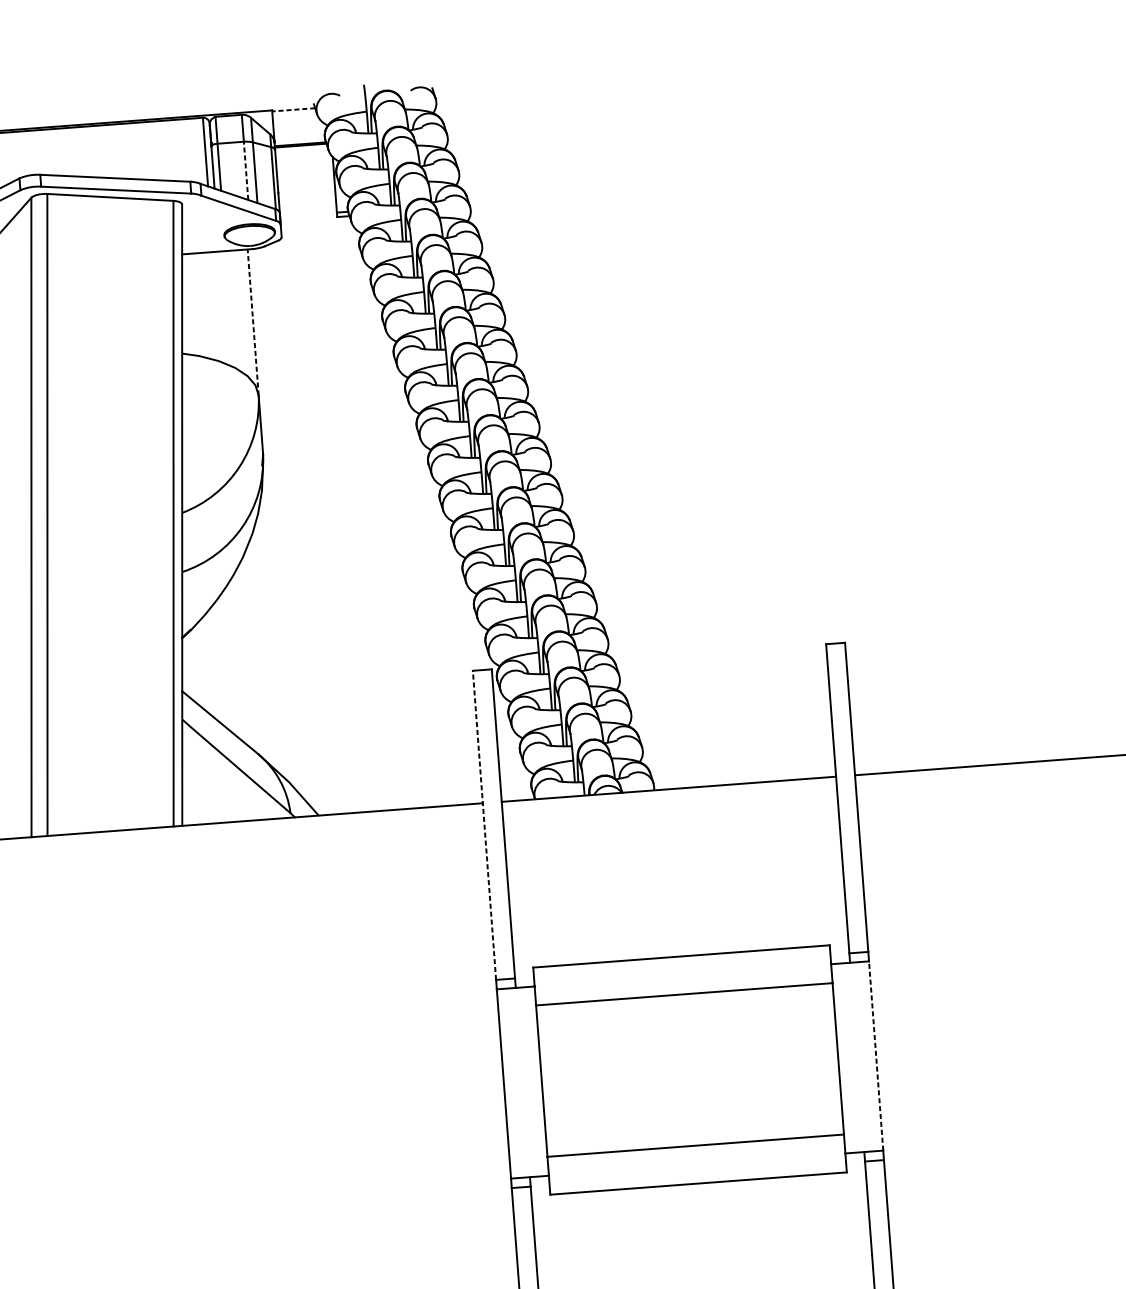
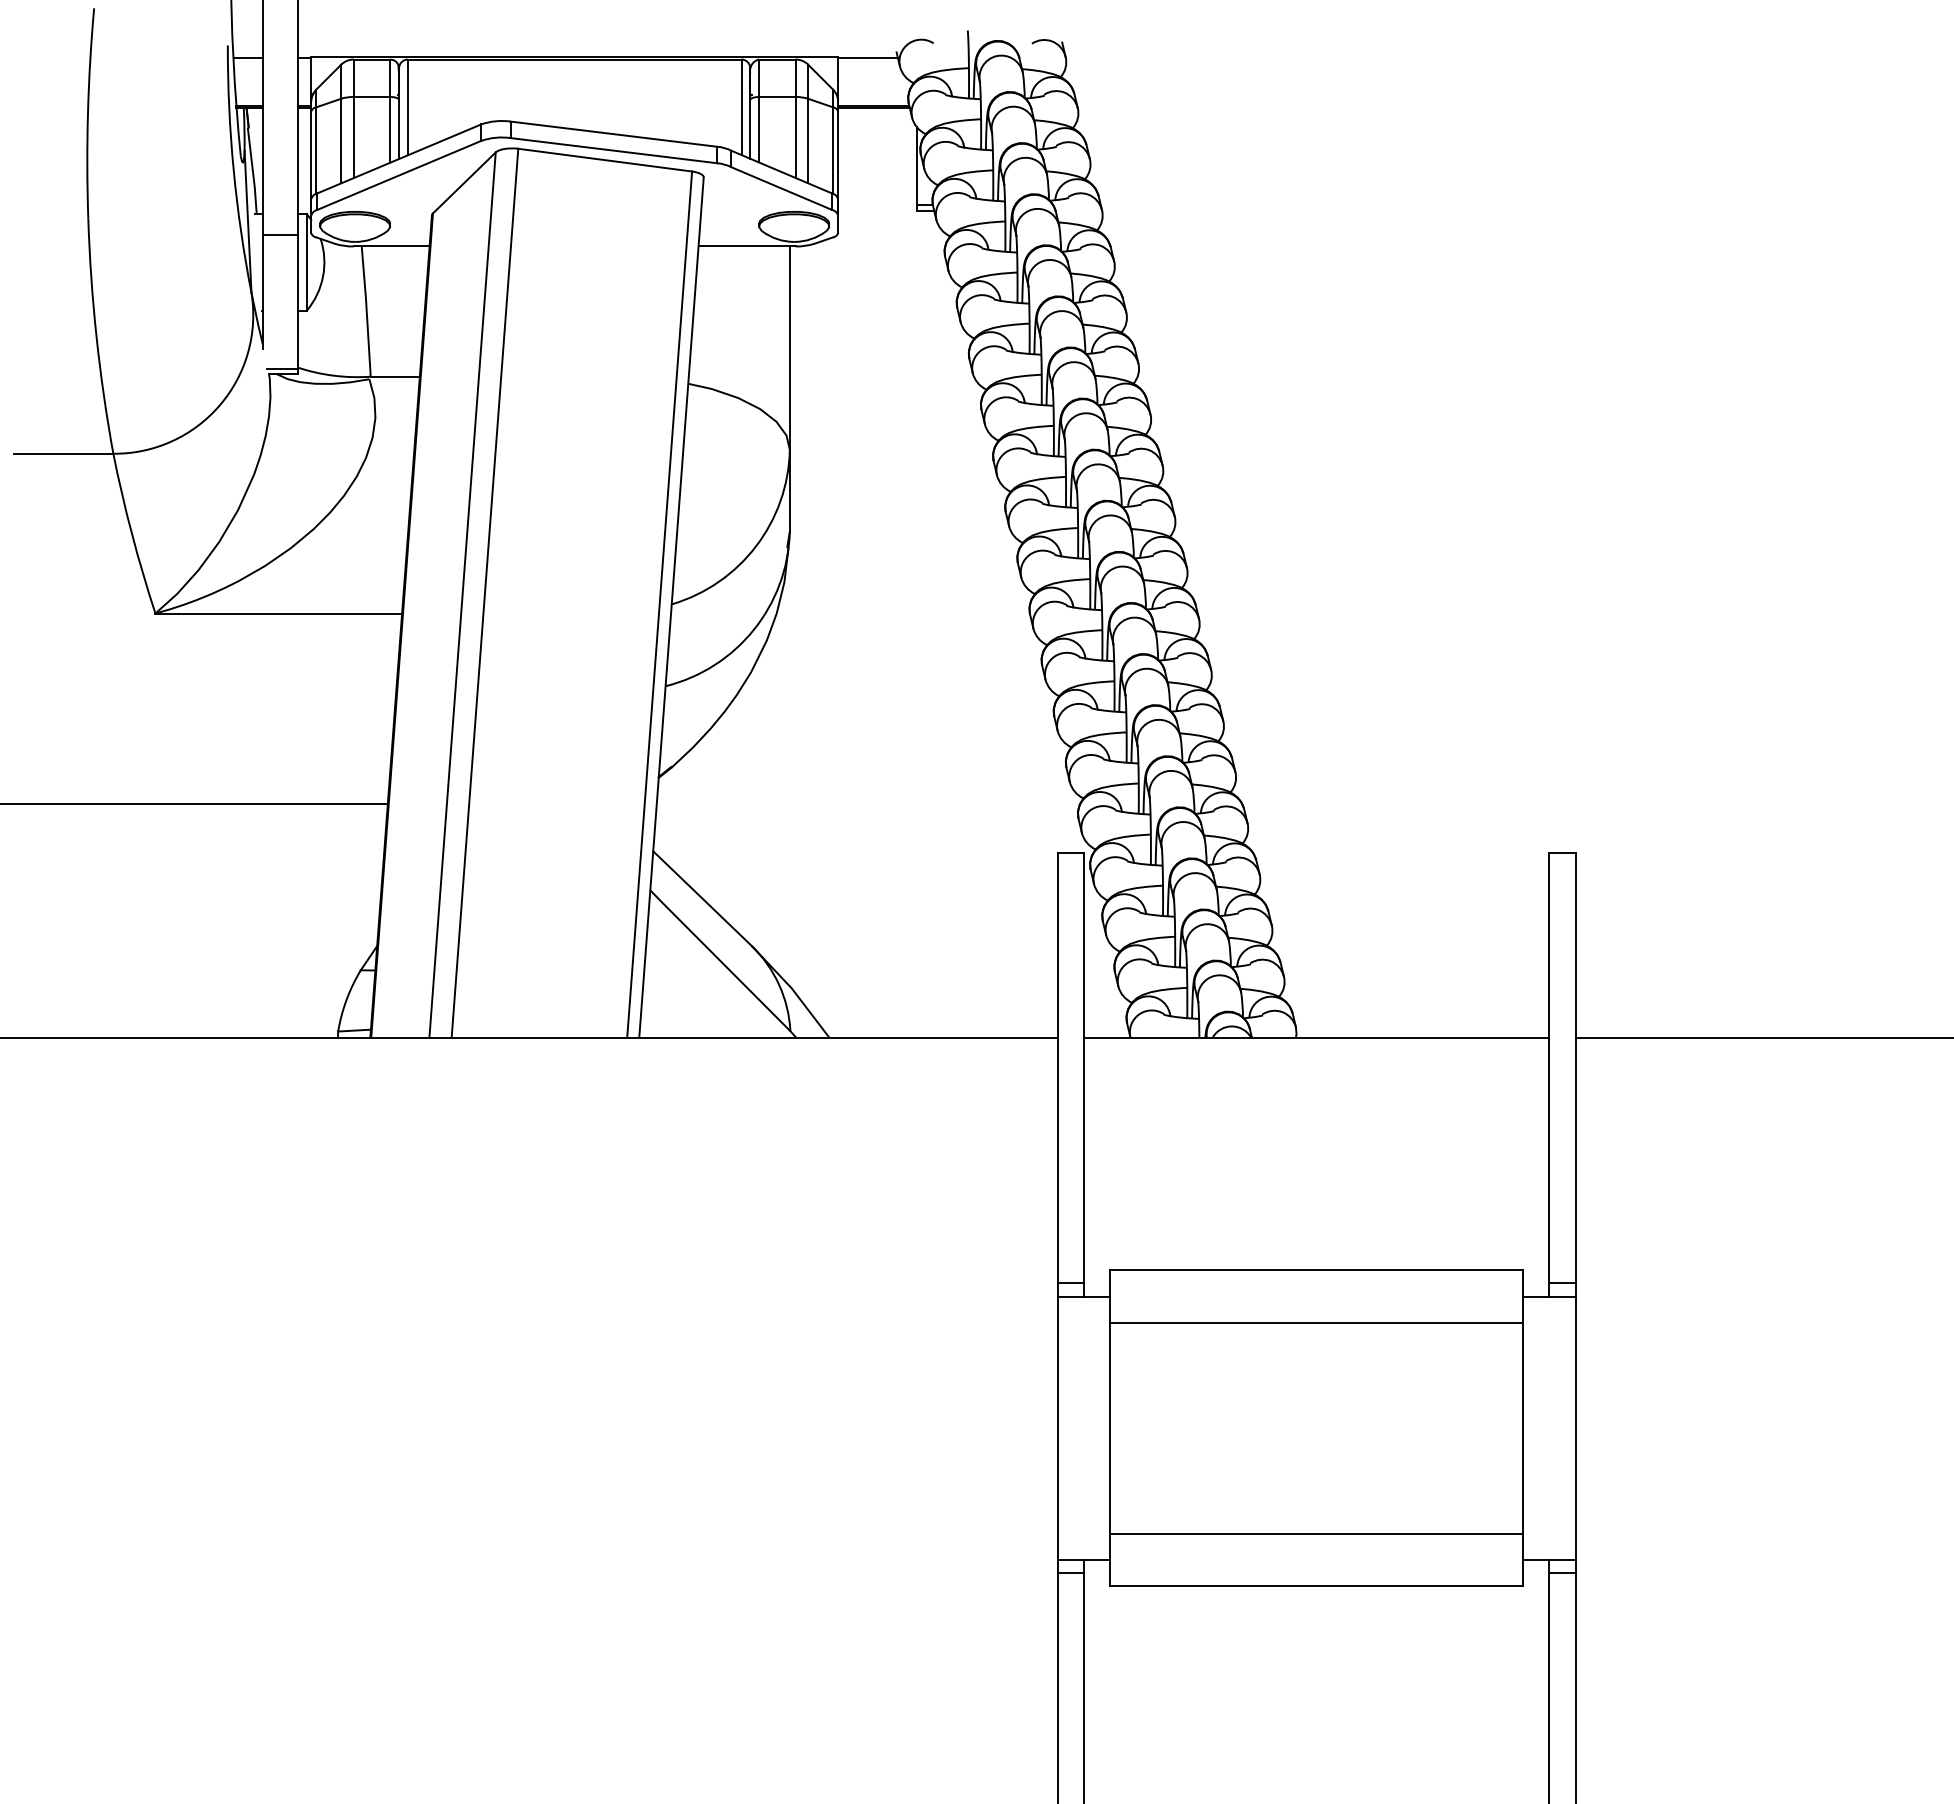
line: (294, 110) -> (868, 58), dashed -> solid
line: (245, 170) -> (795, 137), dashed -> solid
line: (252, 322) -> (789, 348), dashed -> solid
line: (484, 824) -> (1057, 1067), dashed -> solid
line: (875, 1056) -> (1575, 1428), dashed -> solid

